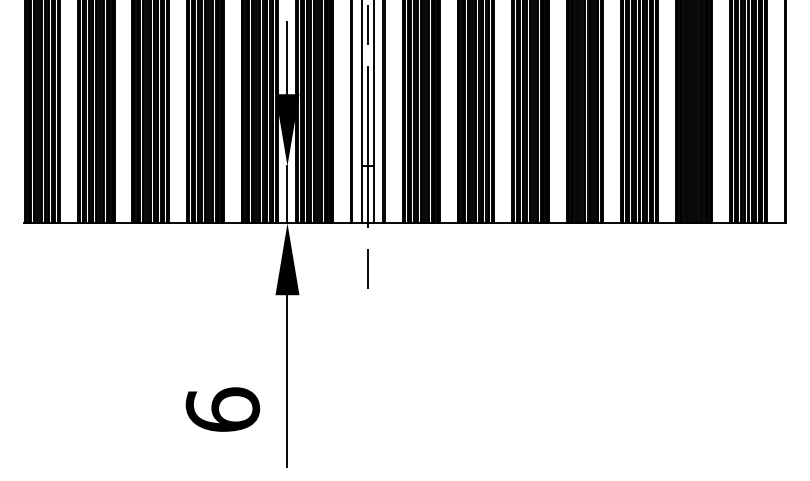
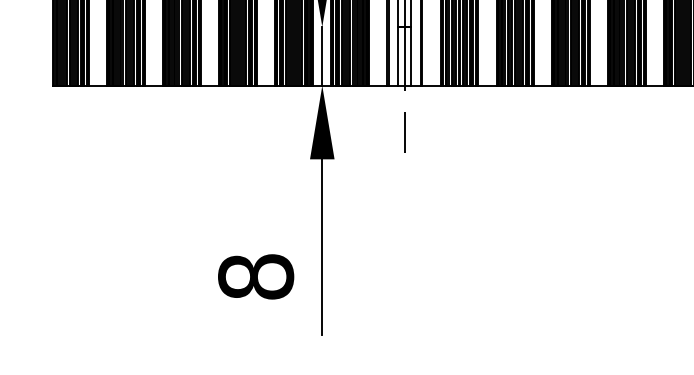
text: (222, 409) -> (255, 276), 6 -> 8

